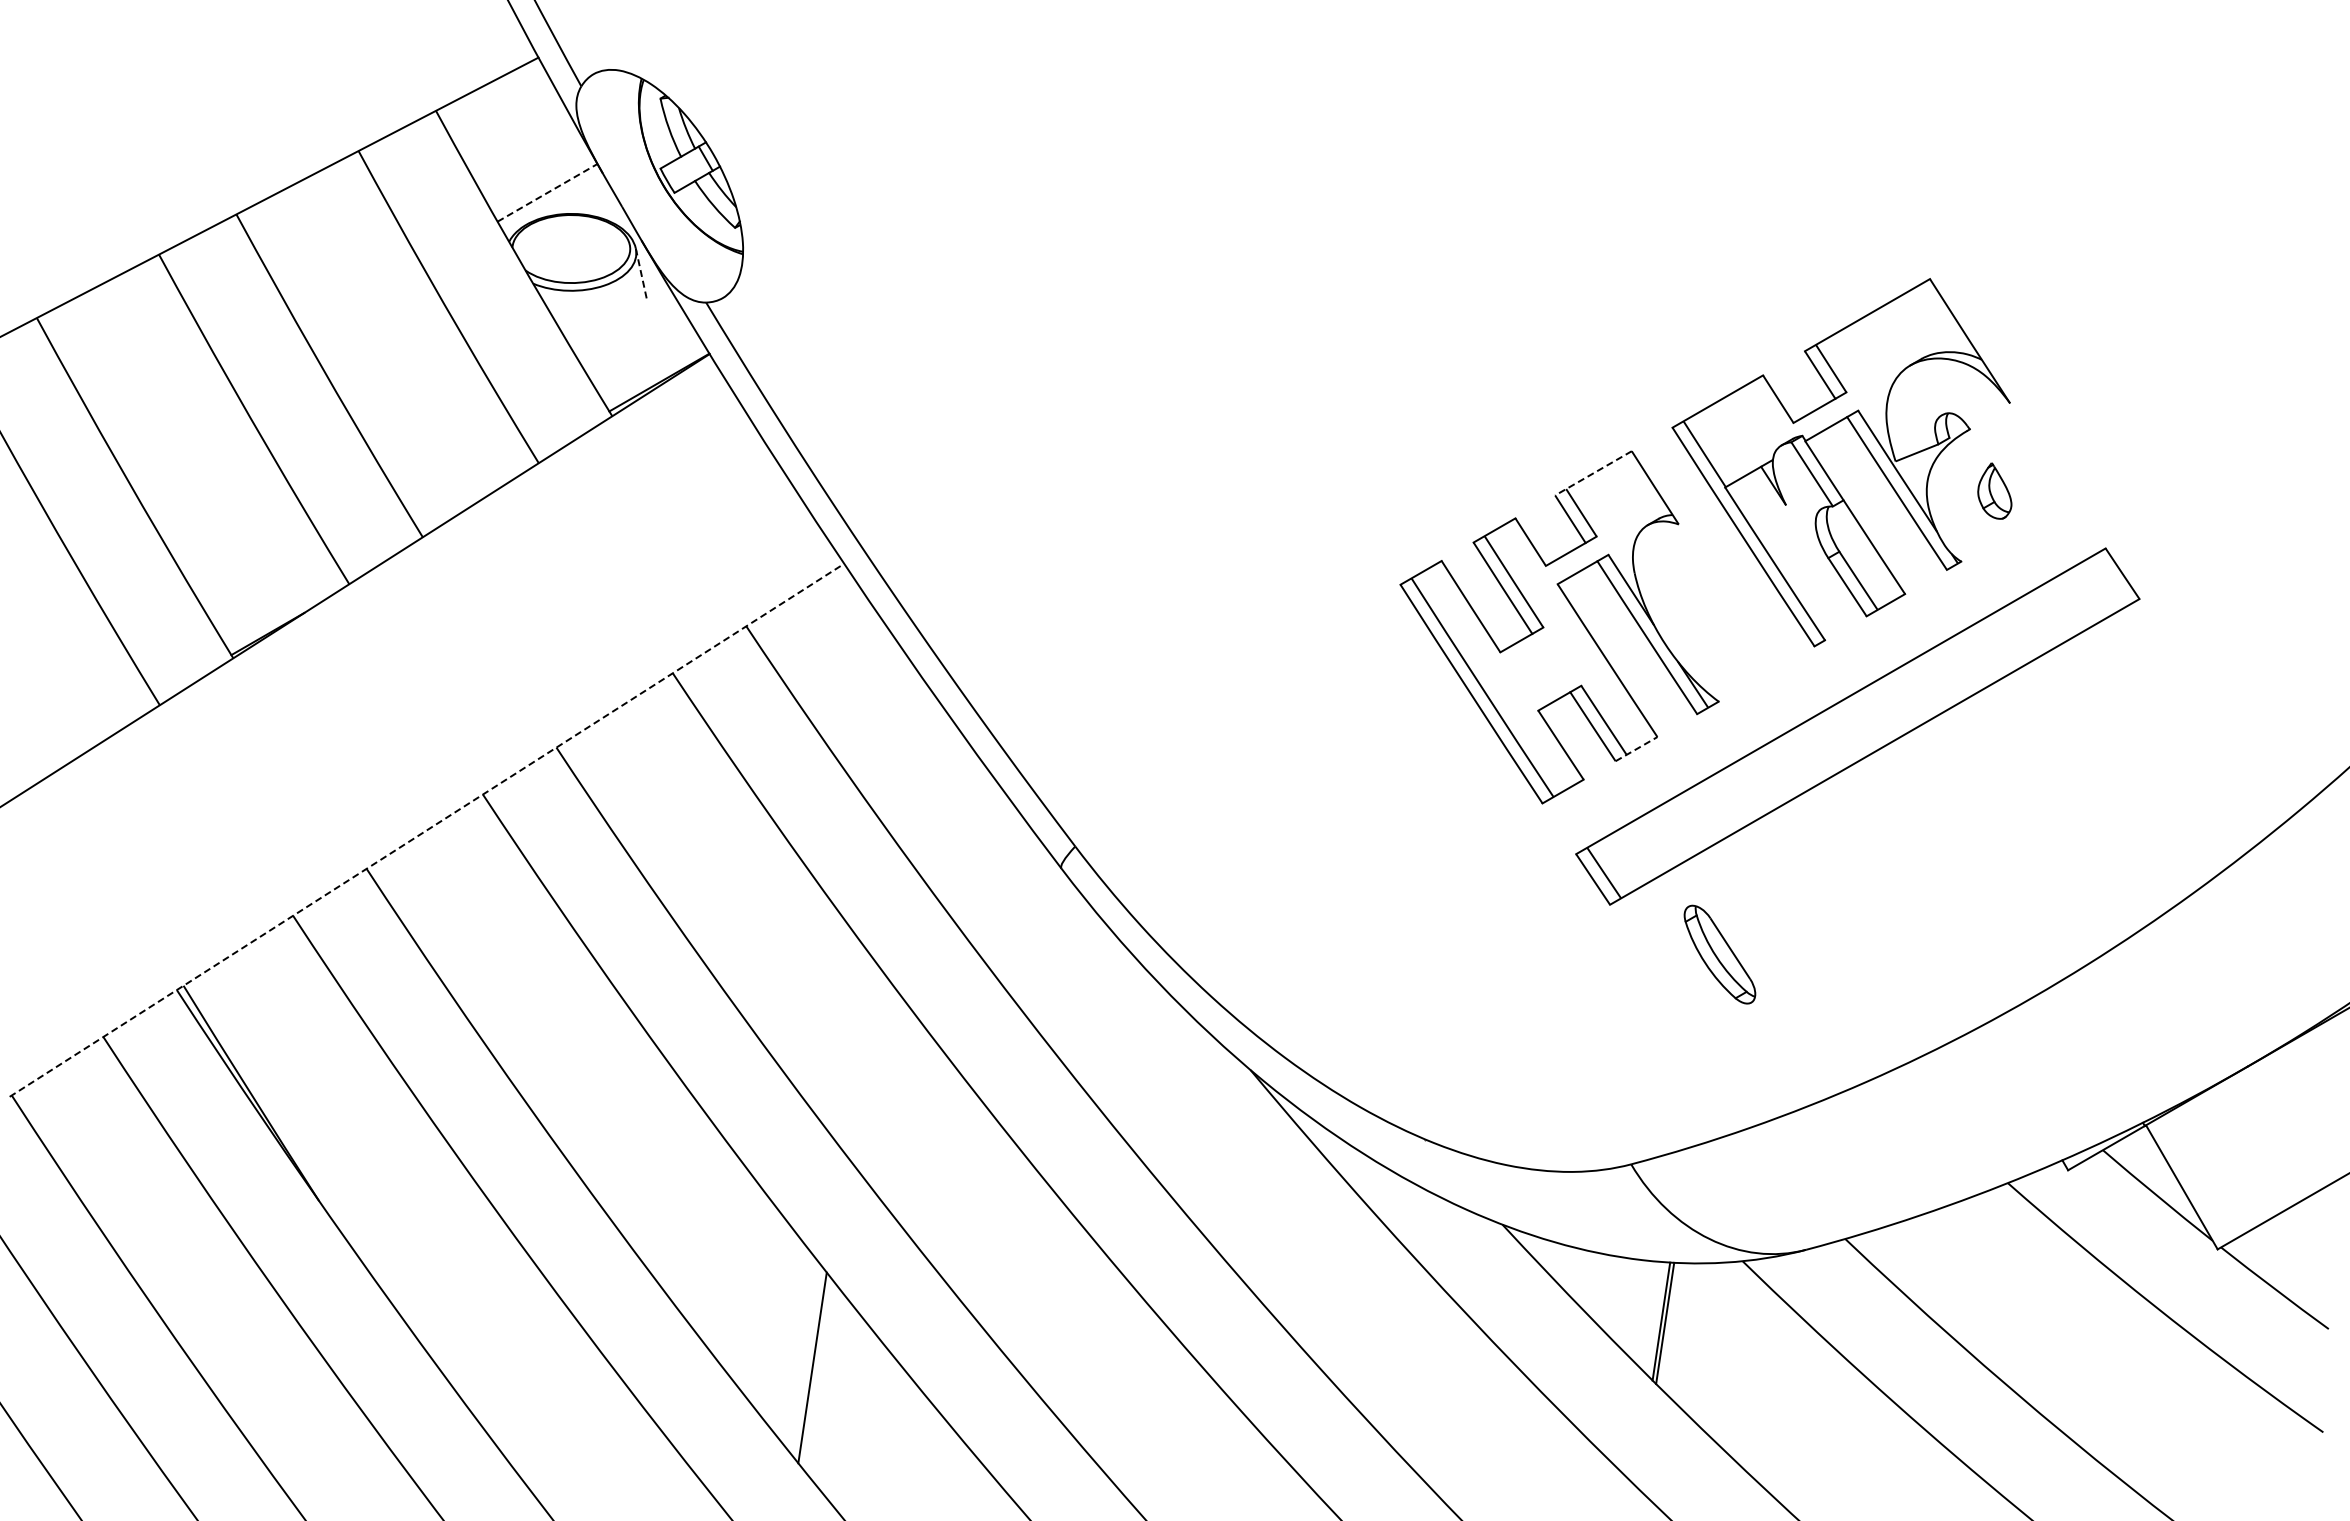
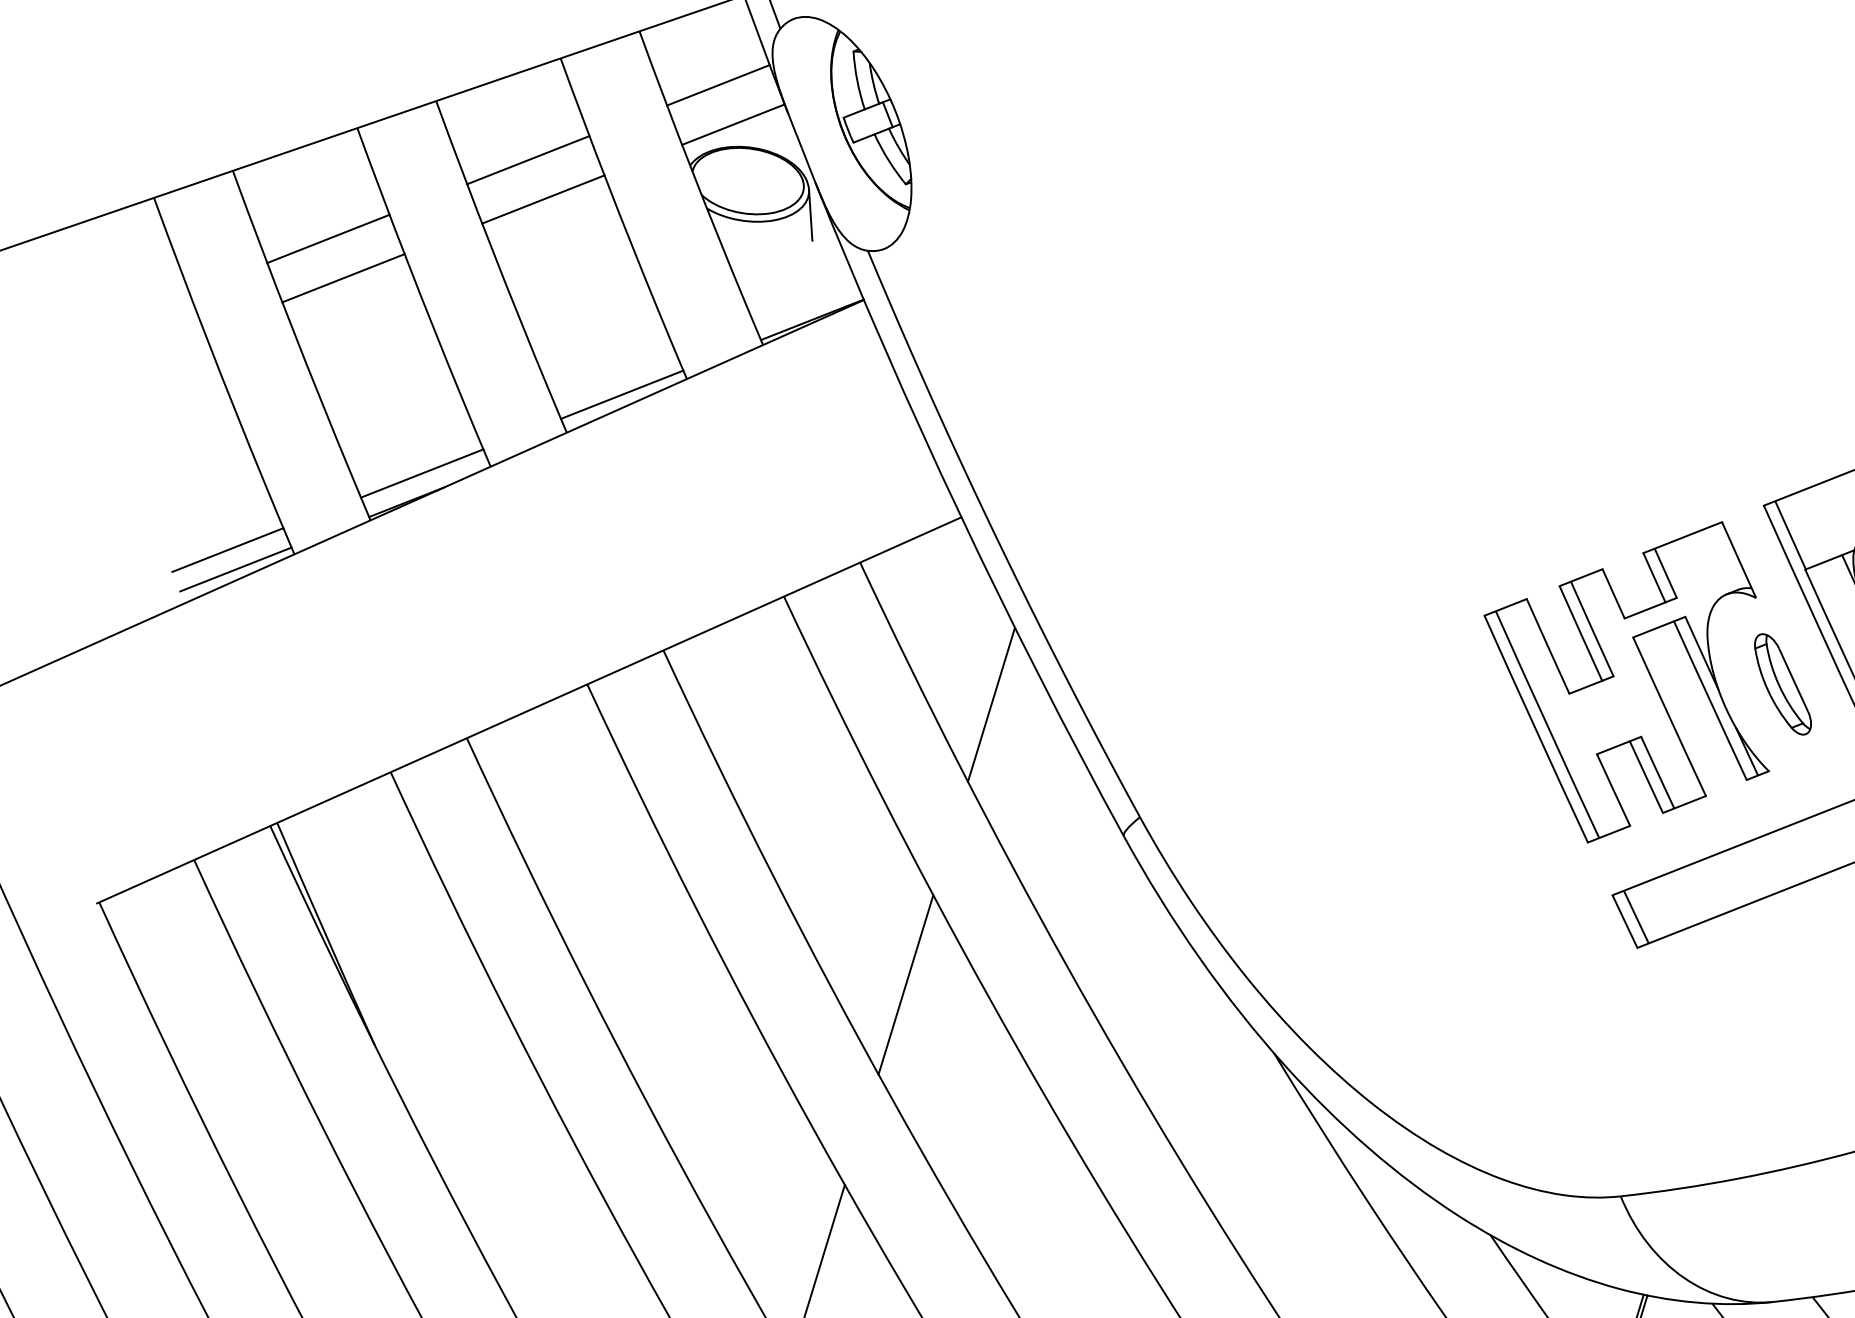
line: (525, 154) -> (717, 85), added
line: (547, 192) -> (733, 124), dashed -> solid
line: (340, 260) -> (528, 159), added
line: (641, 274) -> (810, 215), dashed -> solid
line: (362, 299) -> (543, 199), added
line: (145, 373) -> (327, 238), added
line: (167, 411) -> (343, 277), added
line: (1593, 473) -> (1682, 537), dashed -> solid
line: (473, 489) -> (621, 394), added
line: (279, 601) -> (422, 473), added
line: (90, 710) -> (228, 549), added
line: (101, 729) -> (235, 569), added
line: (1636, 748) -> (1684, 803), dashed -> solid
line: (903, 752) -> (990, 704), added
line: (427, 830) -> (529, 710), dashed -> solid
part: (1719, 954) -> (1782, 684), moved
line: (858, 1056) -> (905, 985), added

